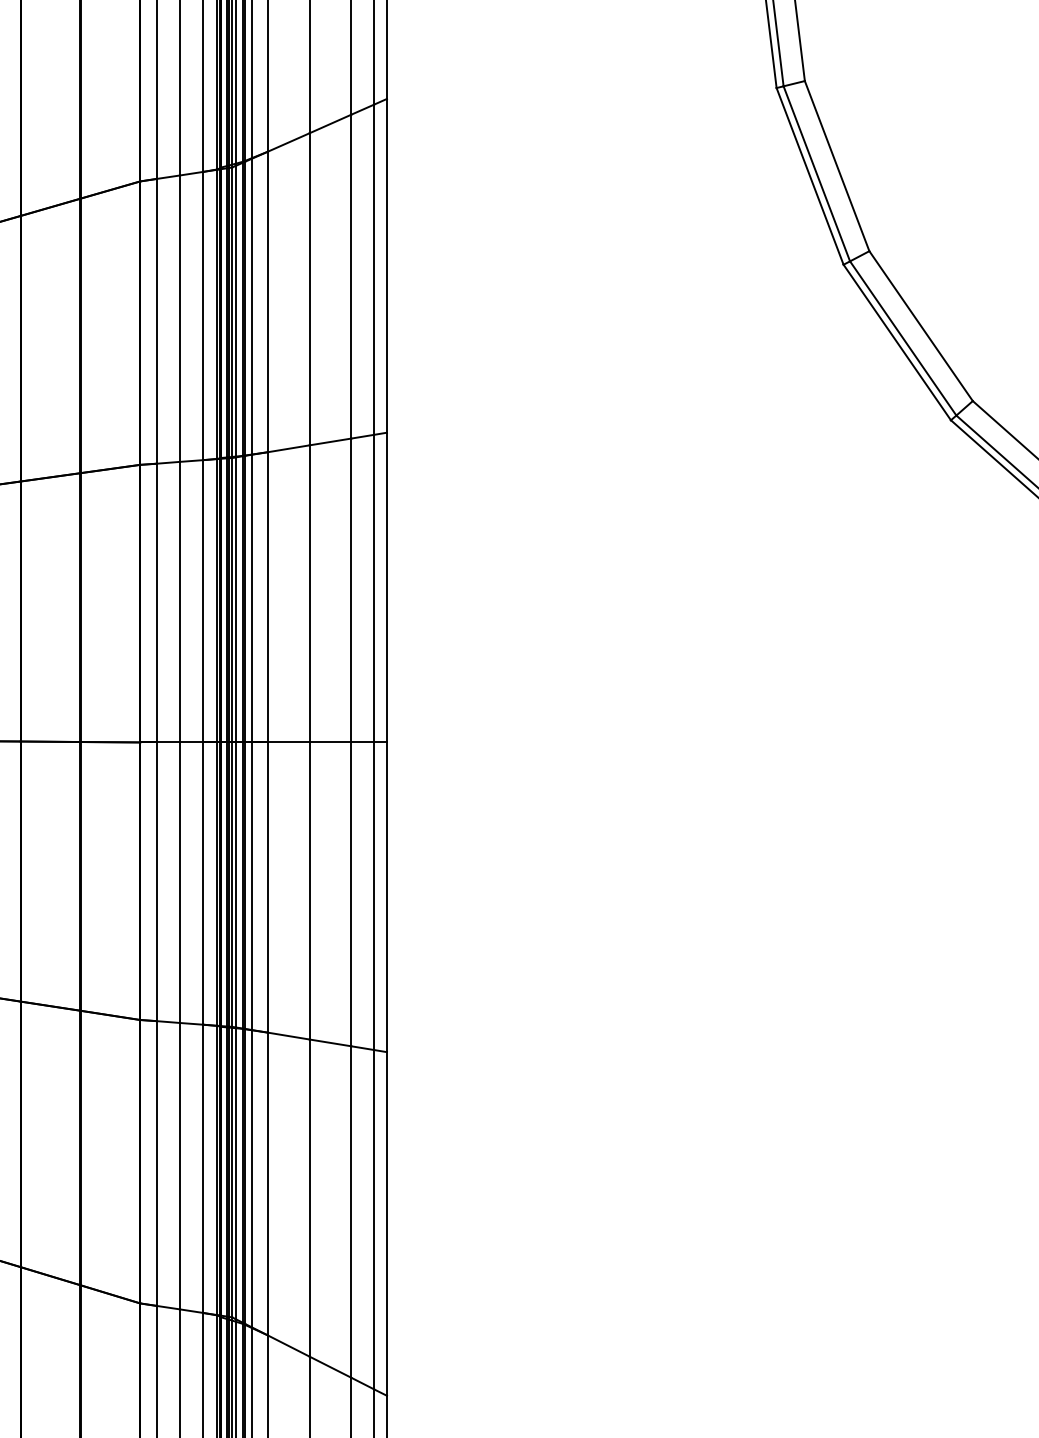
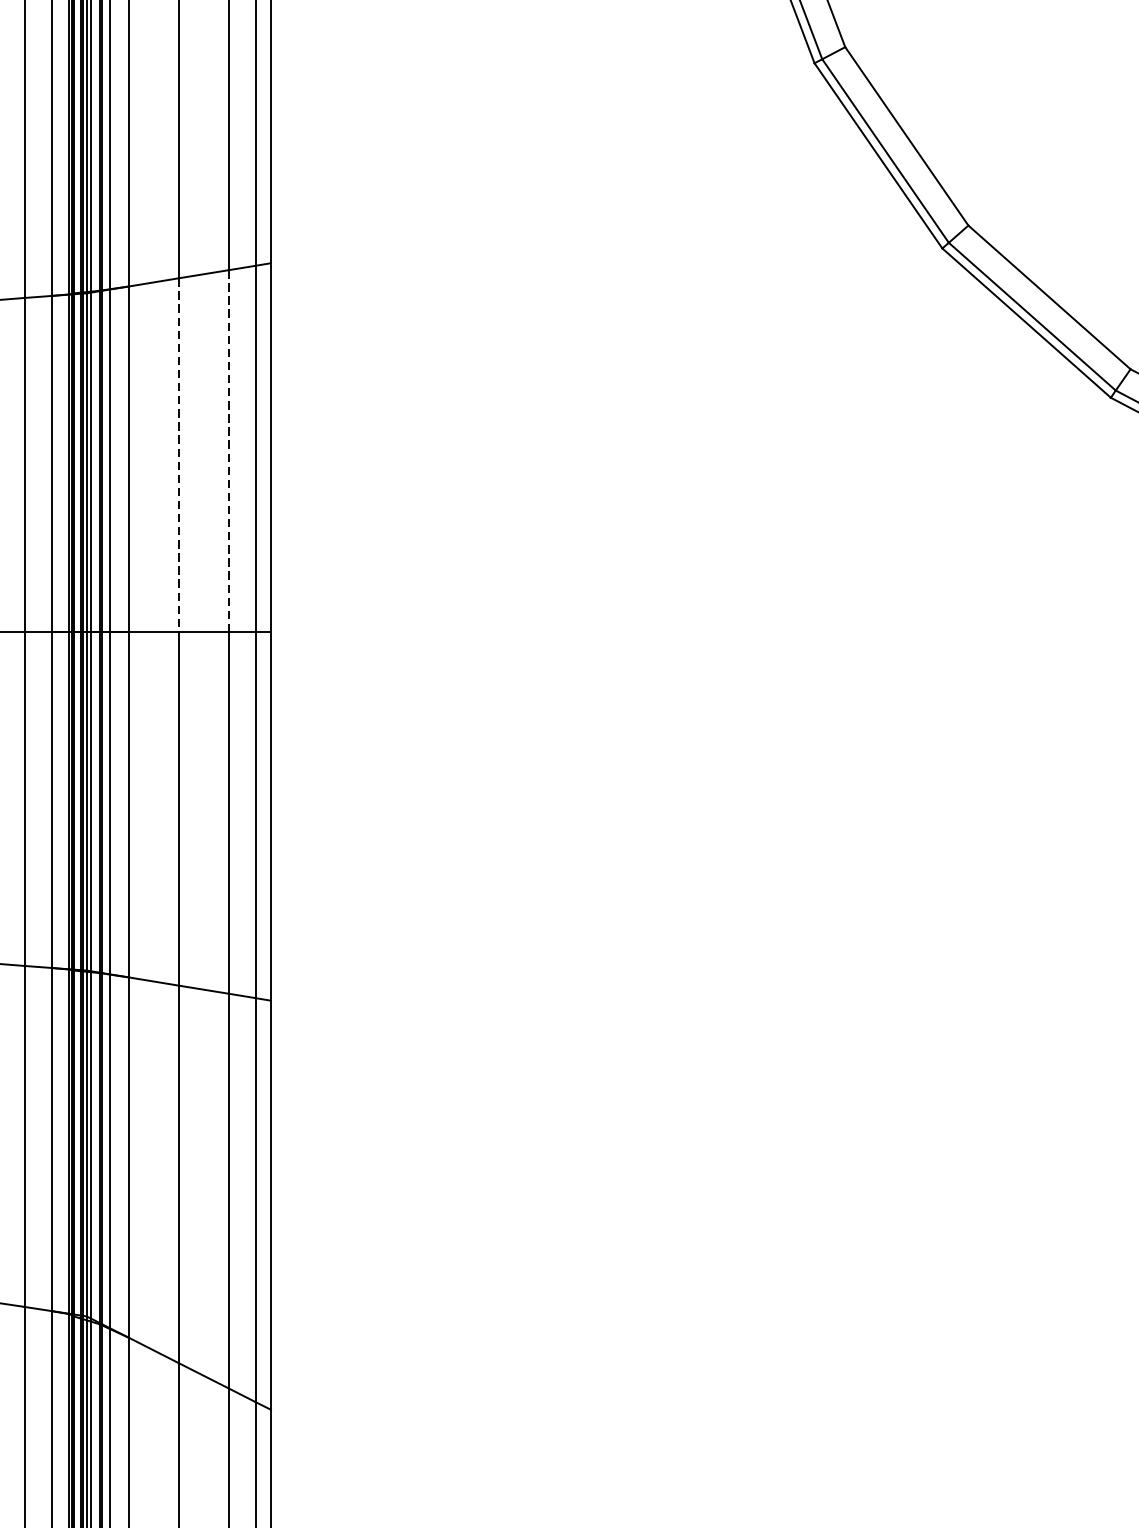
line: (351, 590) -> (228, 451), solid -> dashed
line: (309, 593) -> (178, 454), solid -> dashed

